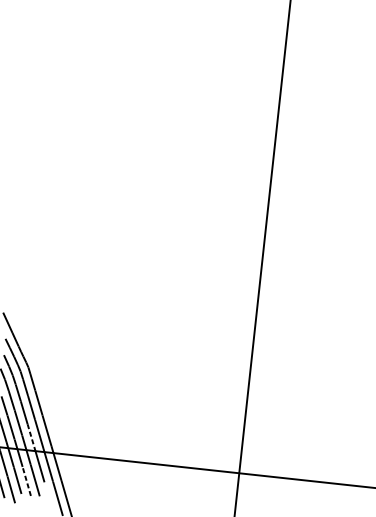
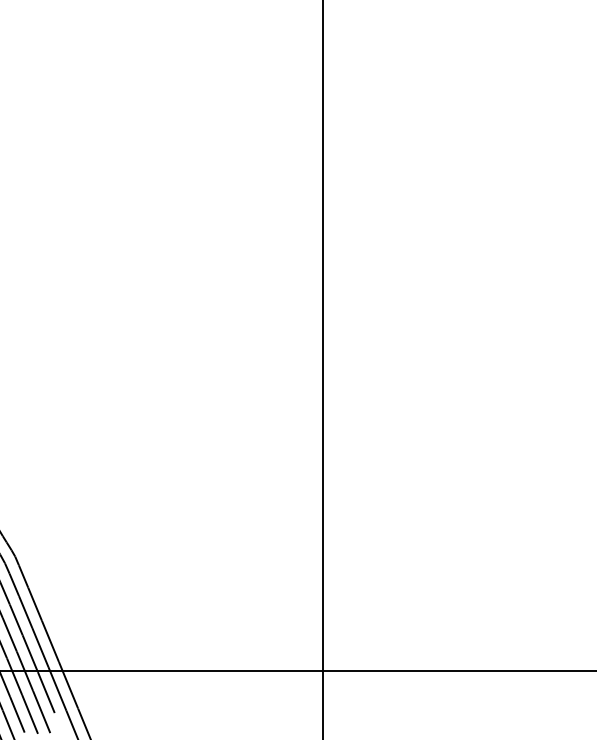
line: (31, 437) -> (30, 653), dashed -> solid
line: (27, 481) -> (30, 714), dashed -> solid

